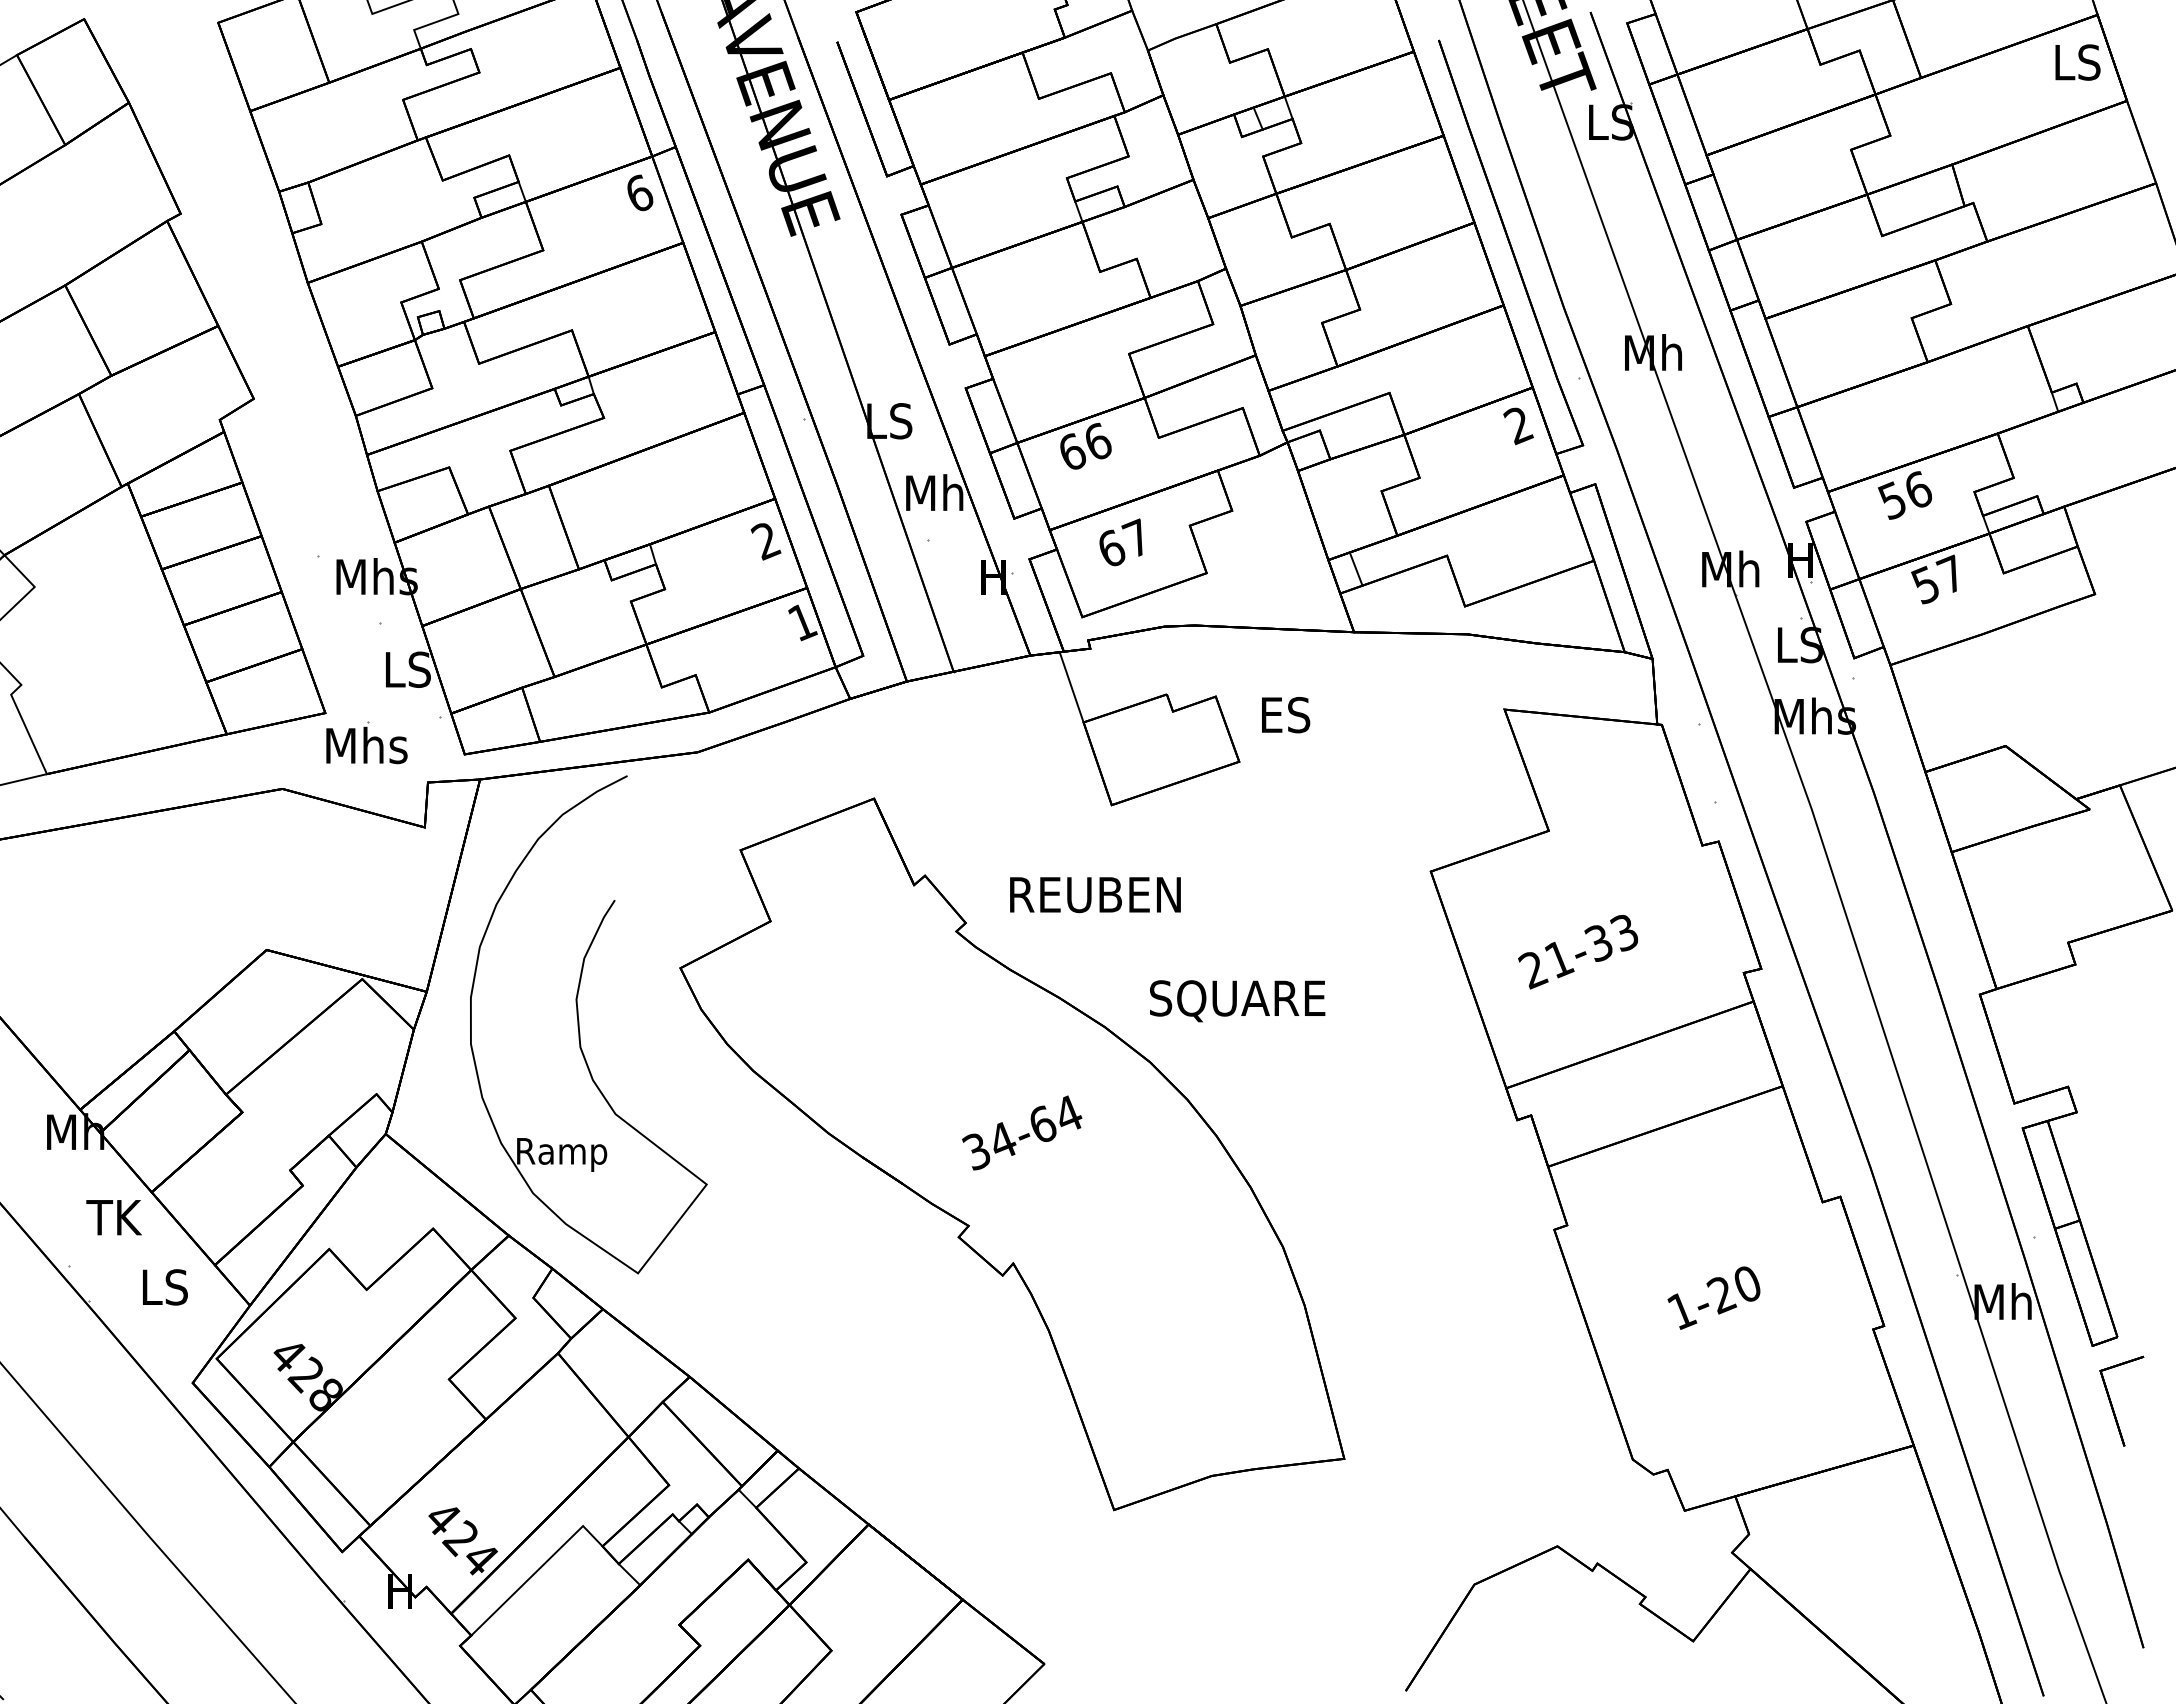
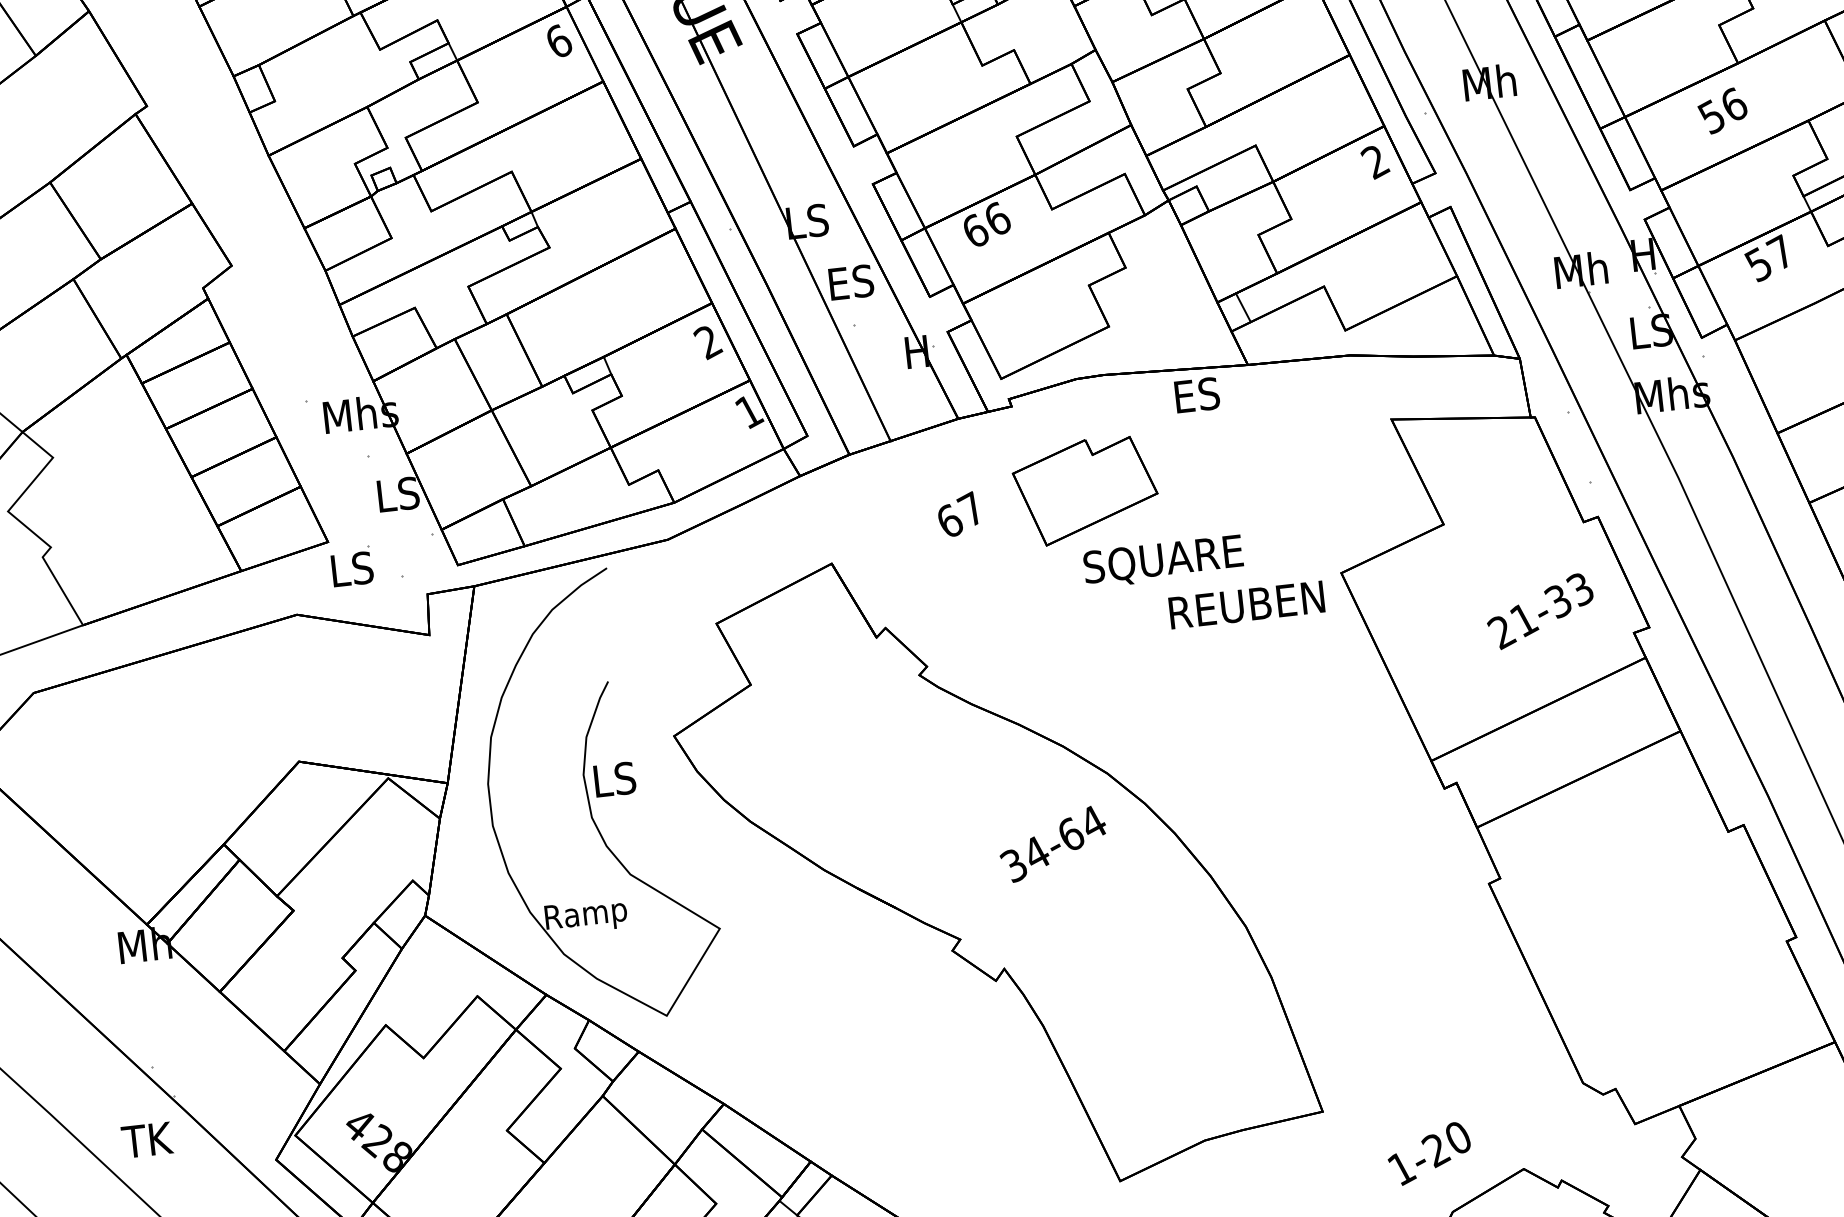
text: (936, 492) -> (857, 281), Mh -> ES
text: (1905, 495) -> (1723, 110), moved
text: (1120, 542) -> (957, 514), moved
line: (1071, 687) -> (998, 443), removed
text: (1286, 715) -> (1197, 395), moved
text: (368, 745) -> (370, 566), Mhs -> LS
text: (1095, 895) -> (1246, 605), moved
text: (1577, 952) -> (1539, 611), moved
text: (1237, 1001) -> (1163, 561), moved
text: (1022, 1132) -> (1053, 843), moved
text: (113, 1217) -> (146, 1140), moved
text: (165, 1287) -> (615, 779), moved
text: (1713, 1297) -> (1428, 1153), moved

